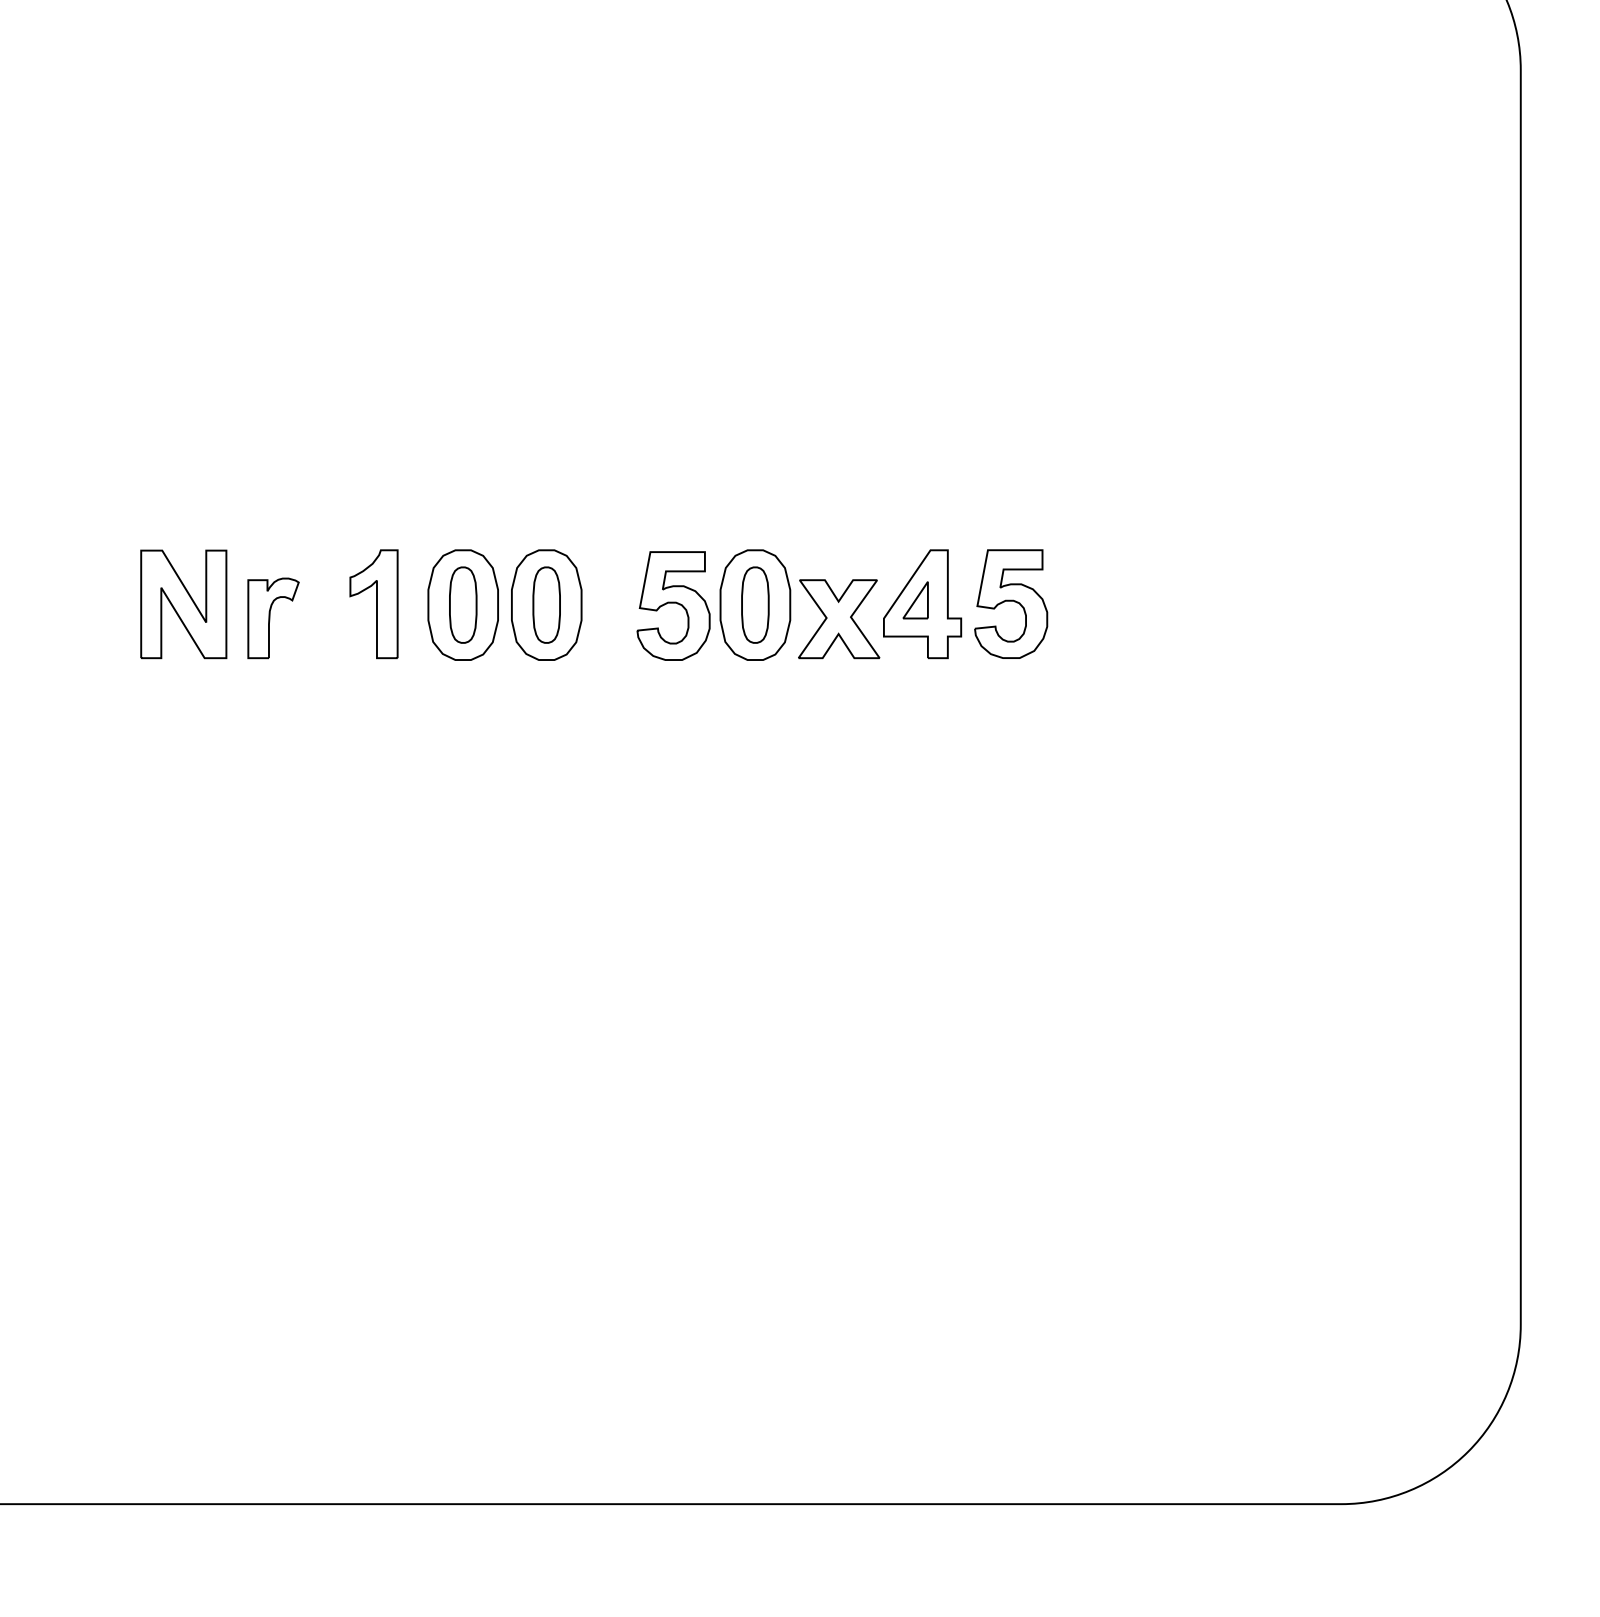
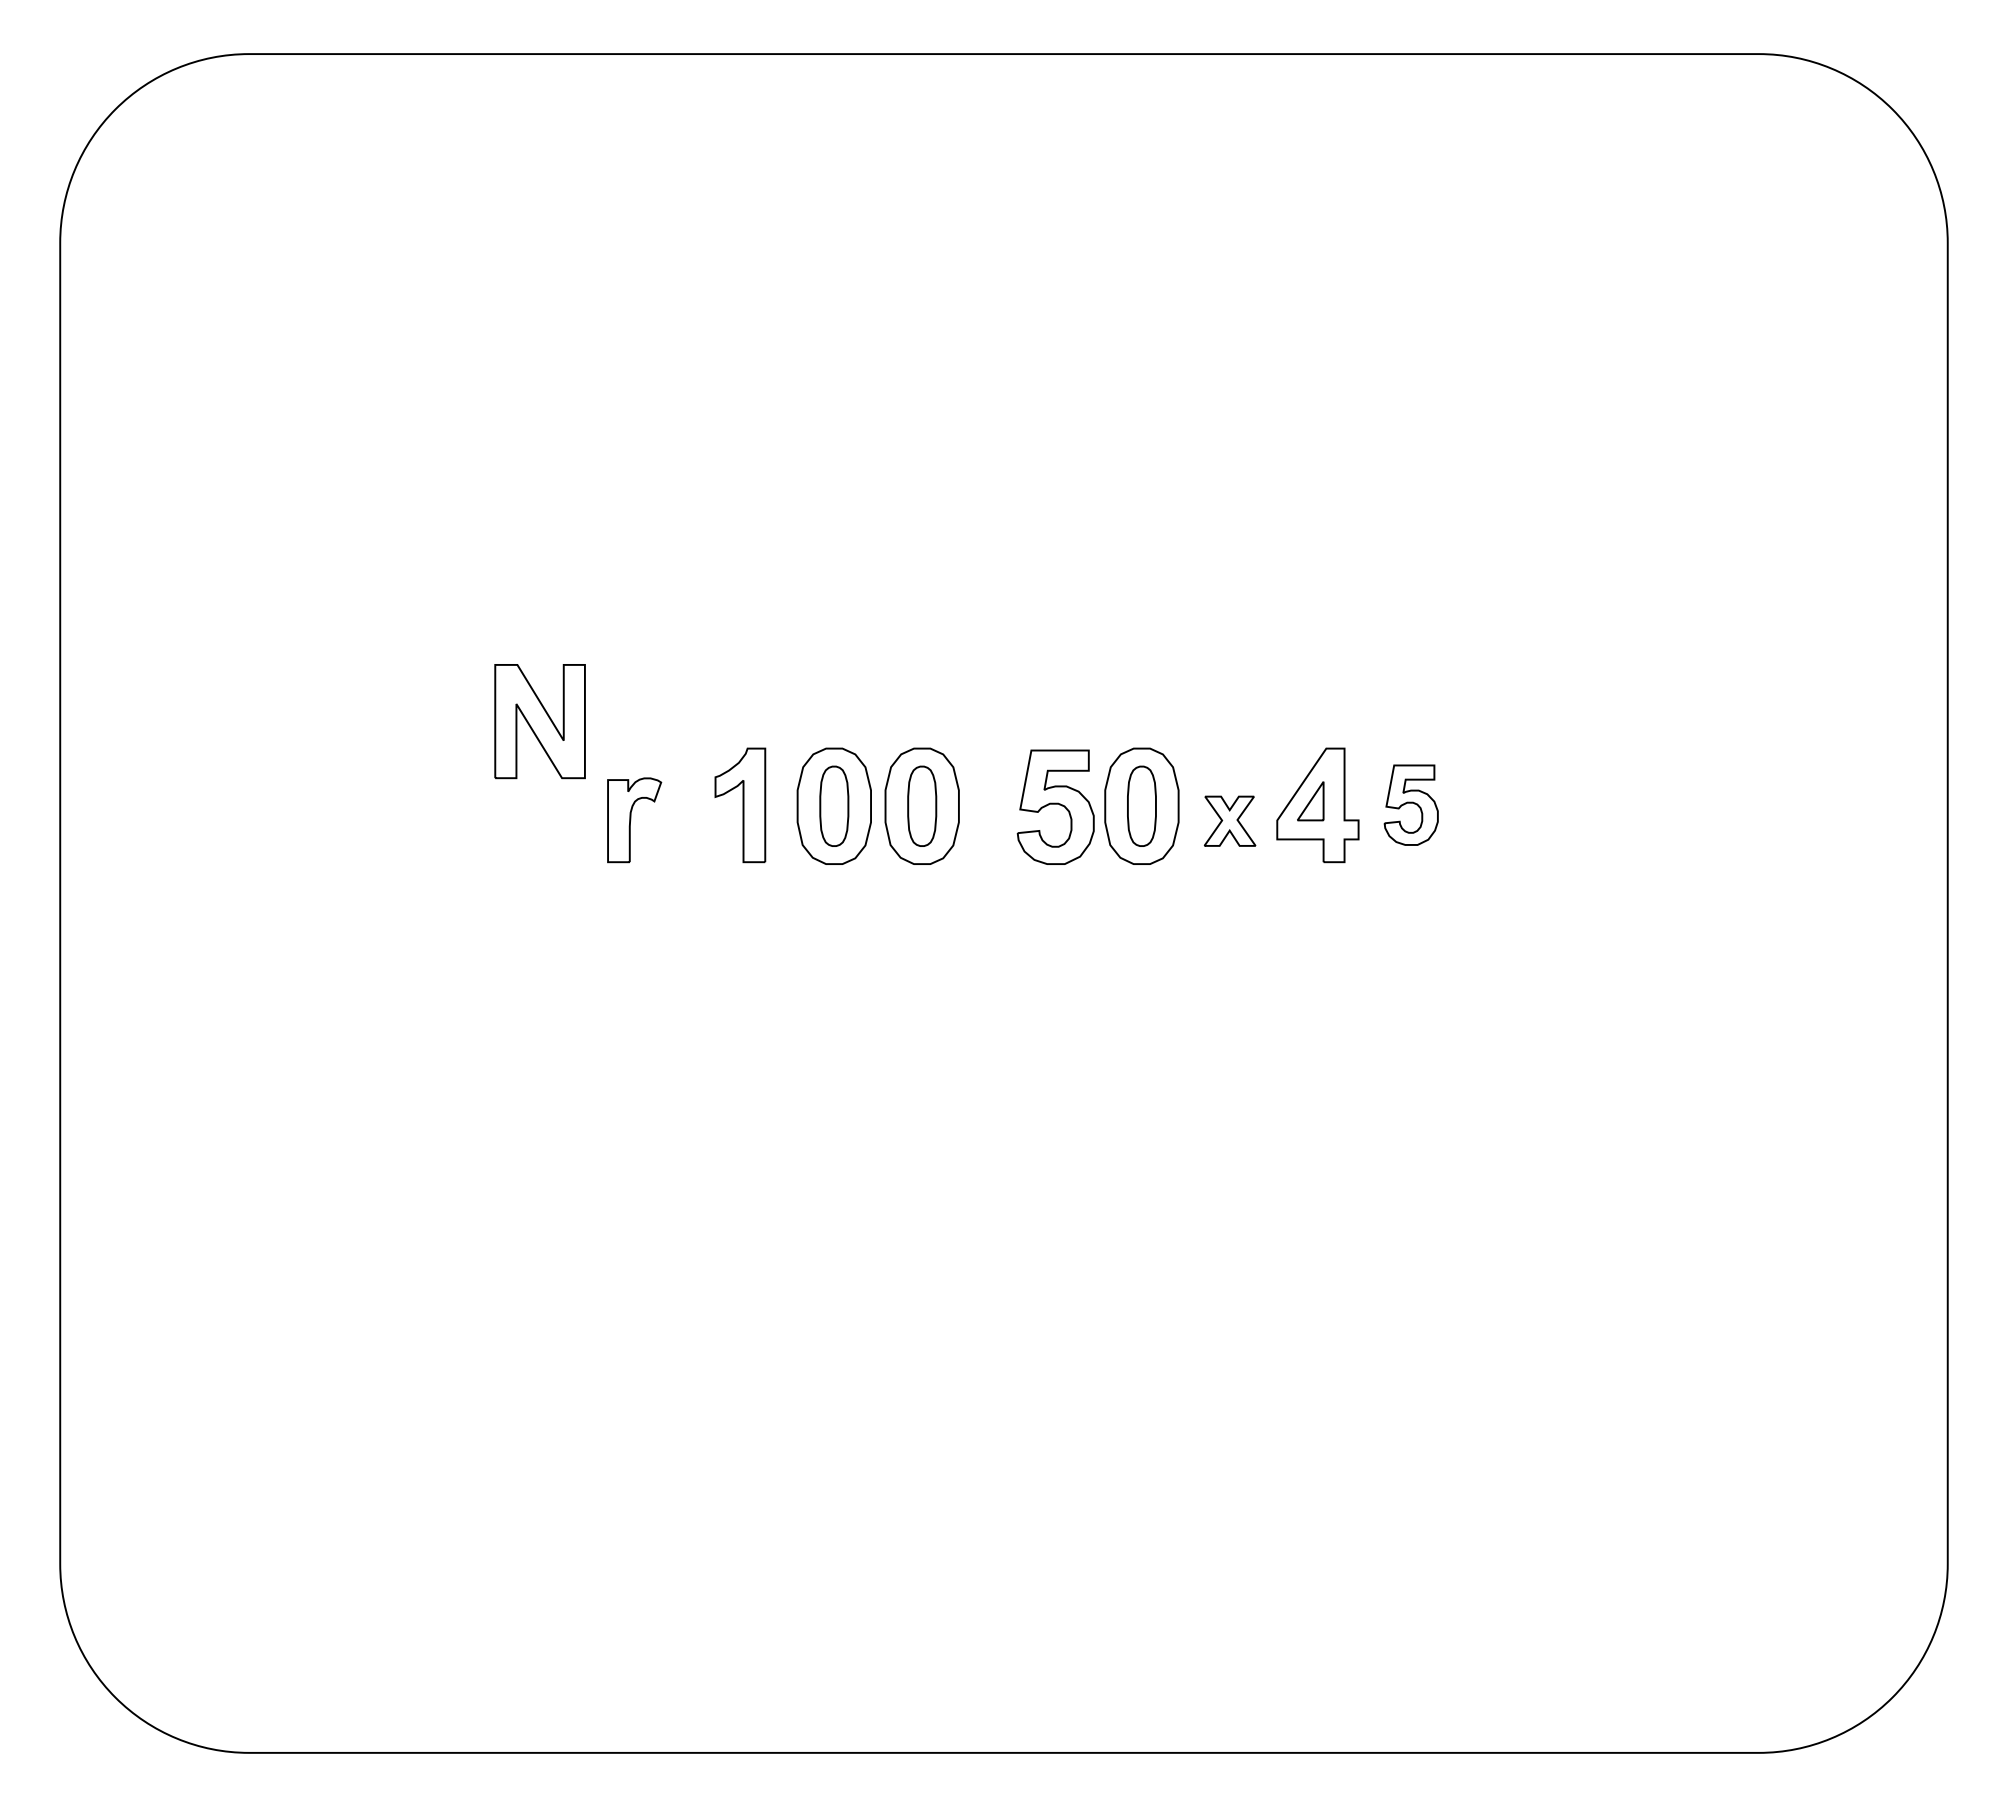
part: (1011, 603) -> (1411, 804), size x0.7
part: (183, 604) -> (539, 721), moved
part: (838, 619) -> (1229, 821), size x0.6

